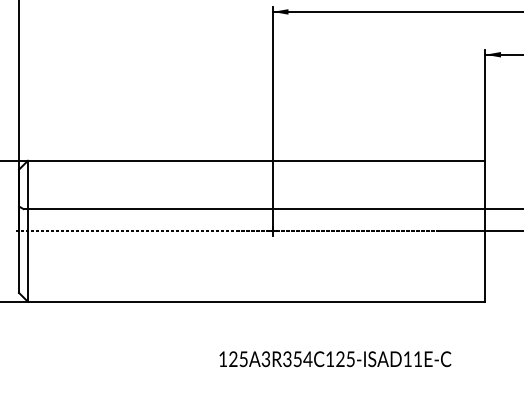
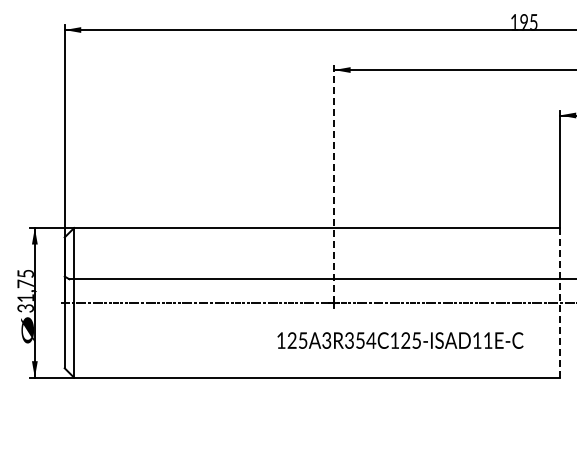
line: (273, 119) -> (334, 184), solid -> dashed
line: (485, 230) -> (559, 302), solid -> dashed
text: (335, 359) -> (400, 340), moved

